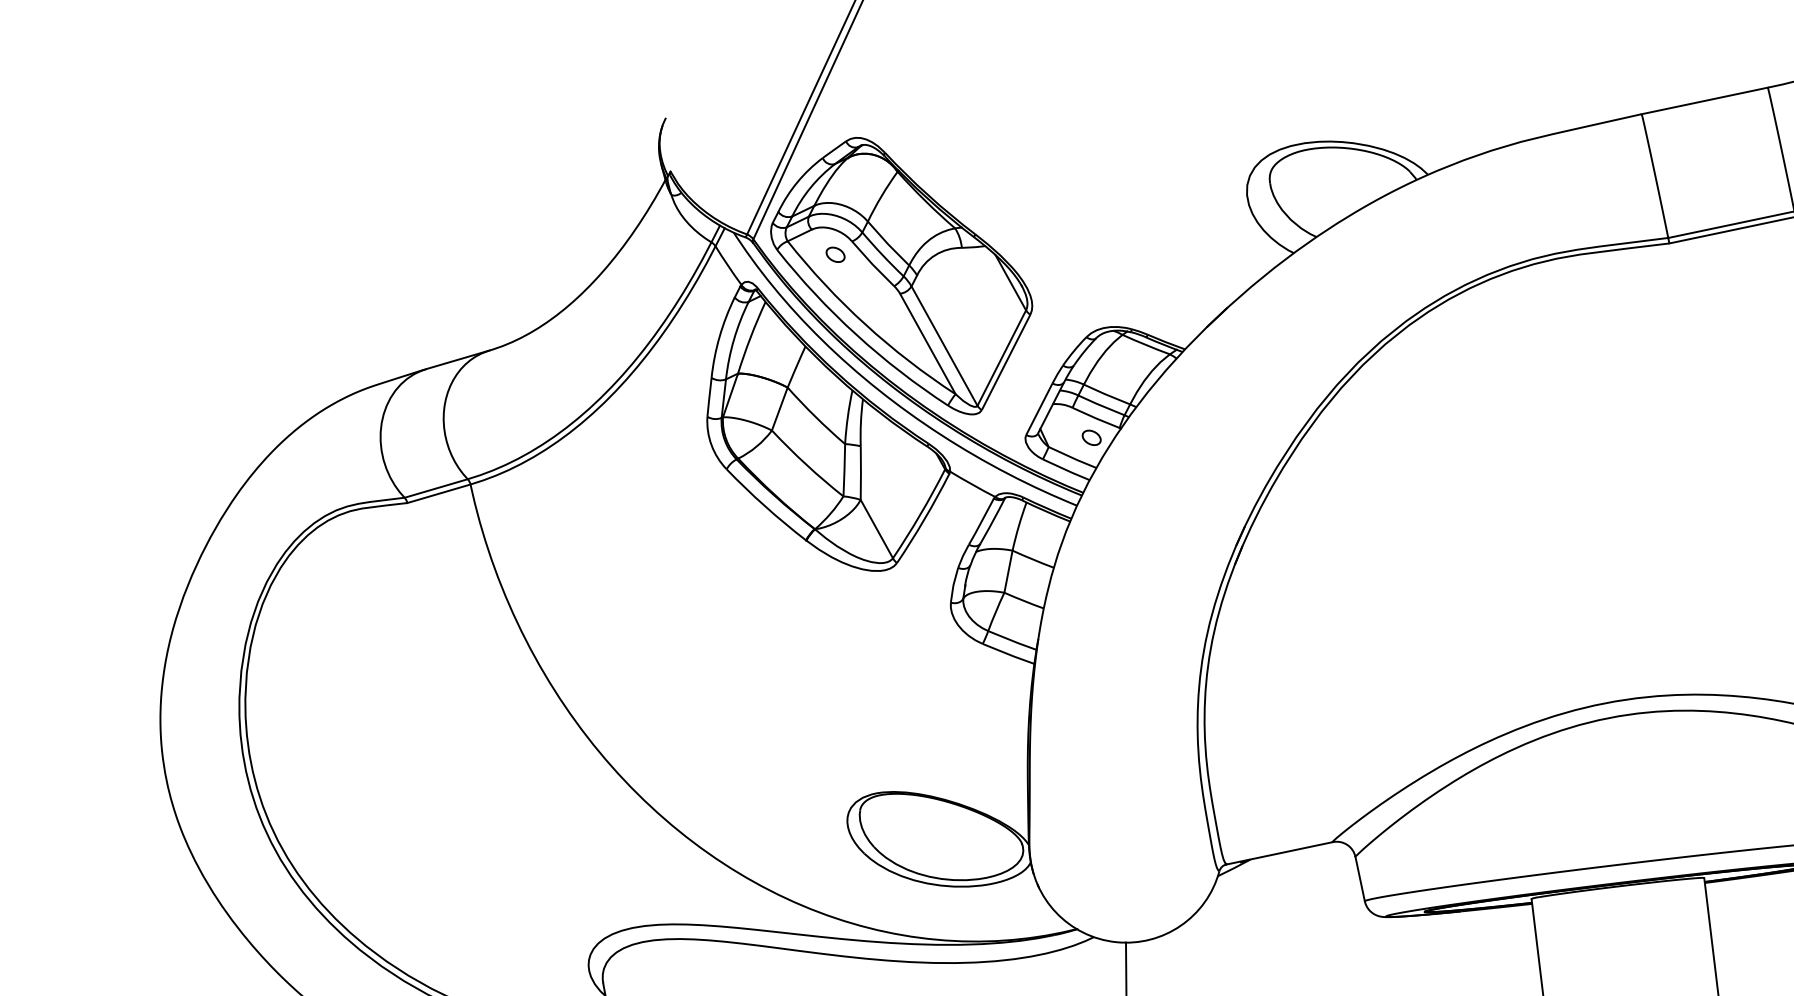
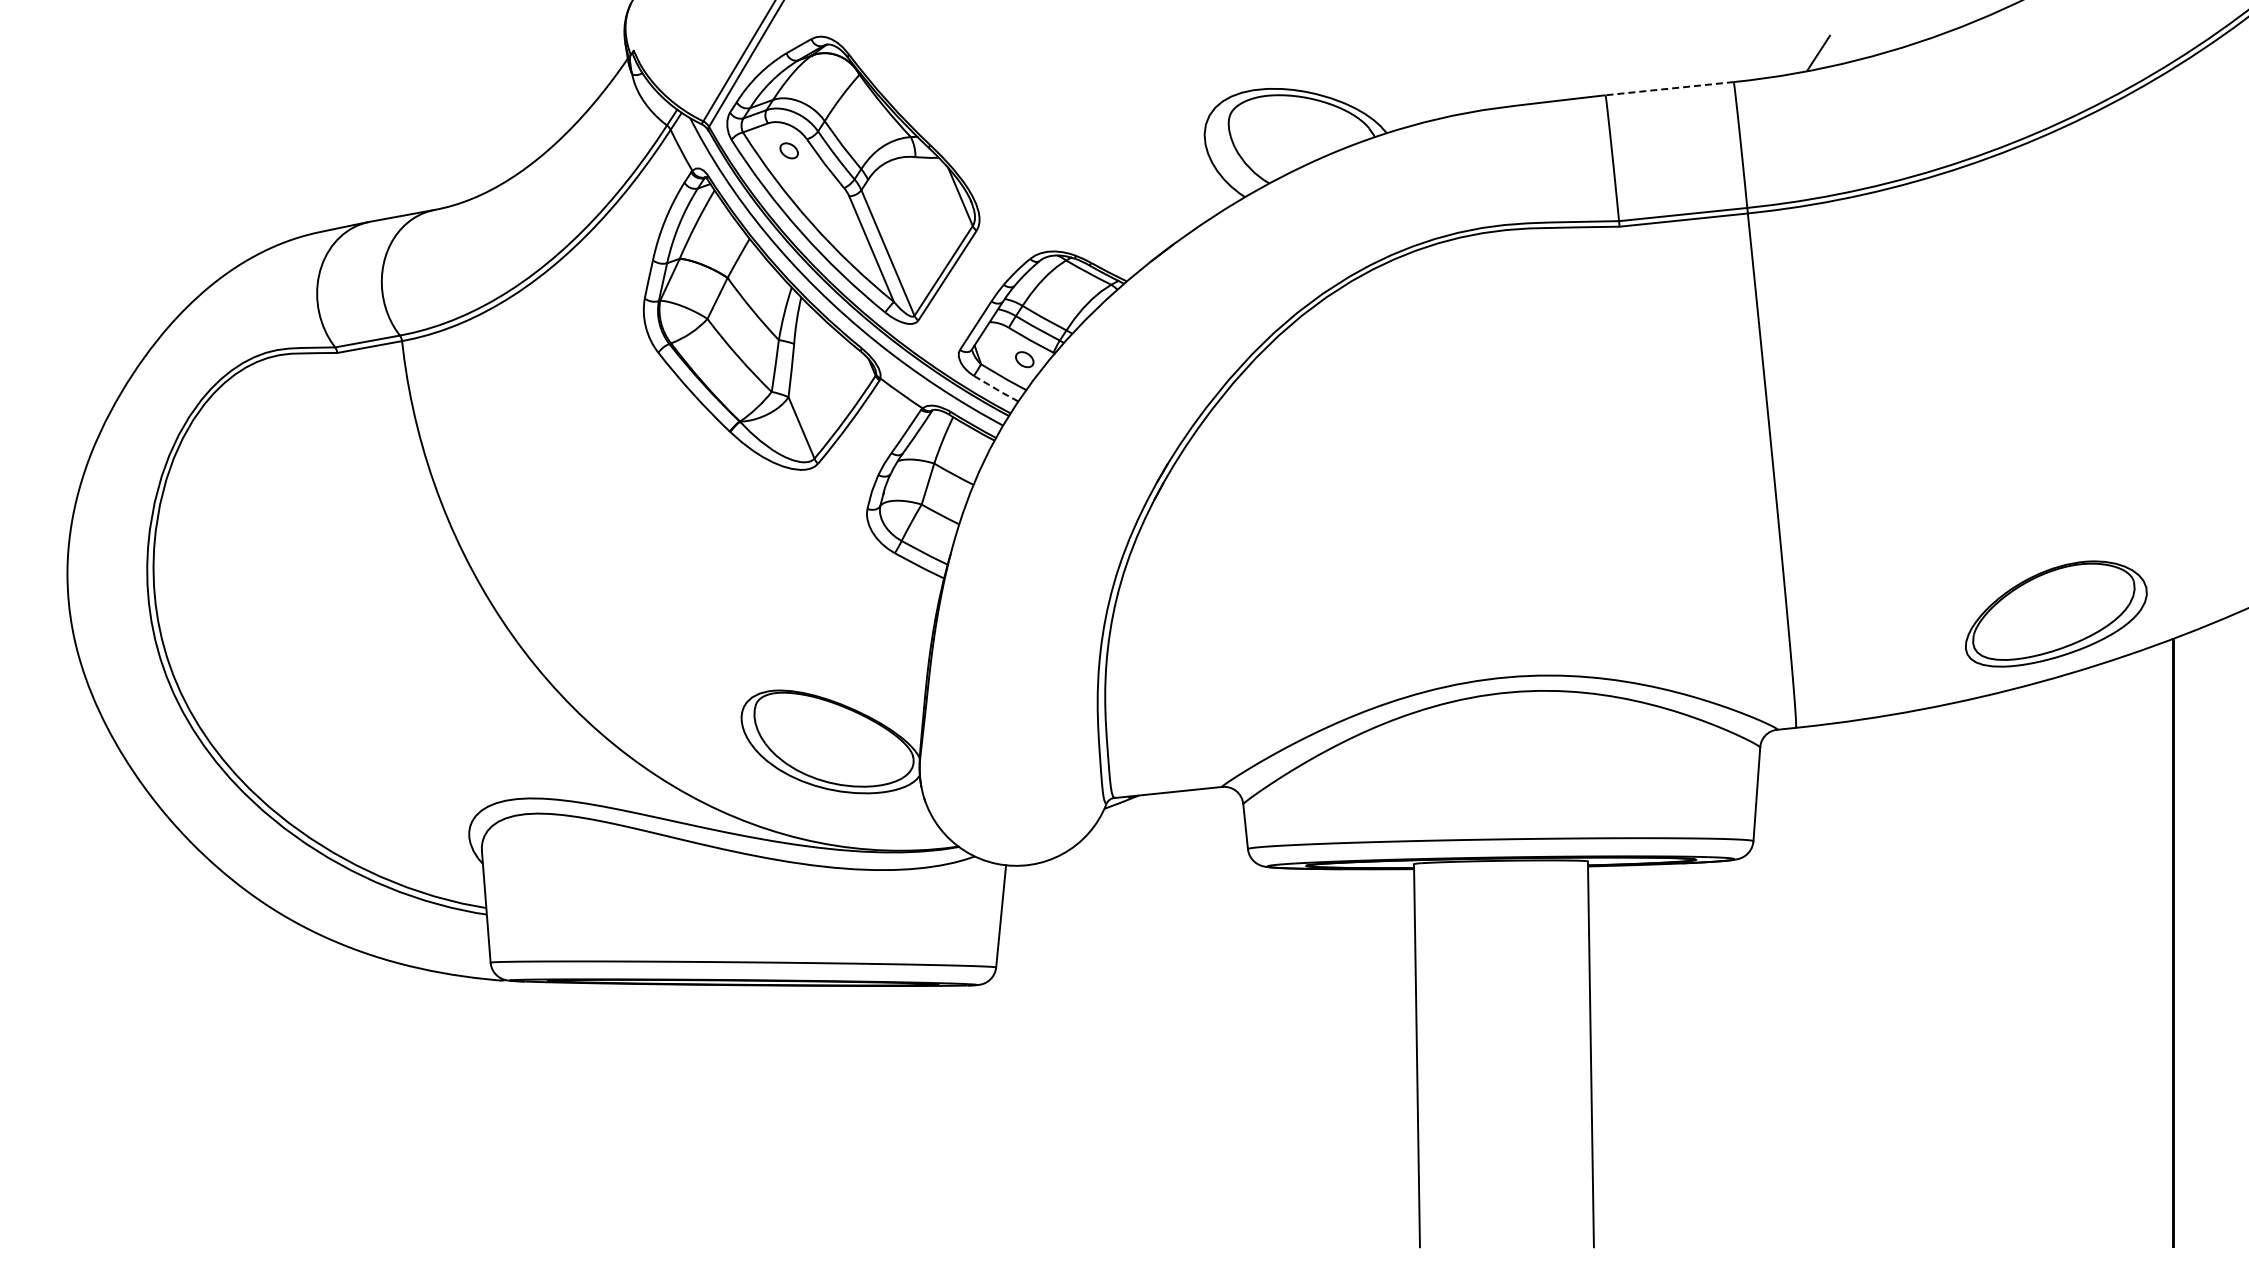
line: (1704, 100) -> (1669, 88), solid -> dashed
line: (1065, 469) -> (995, 388), solid -> dashed

